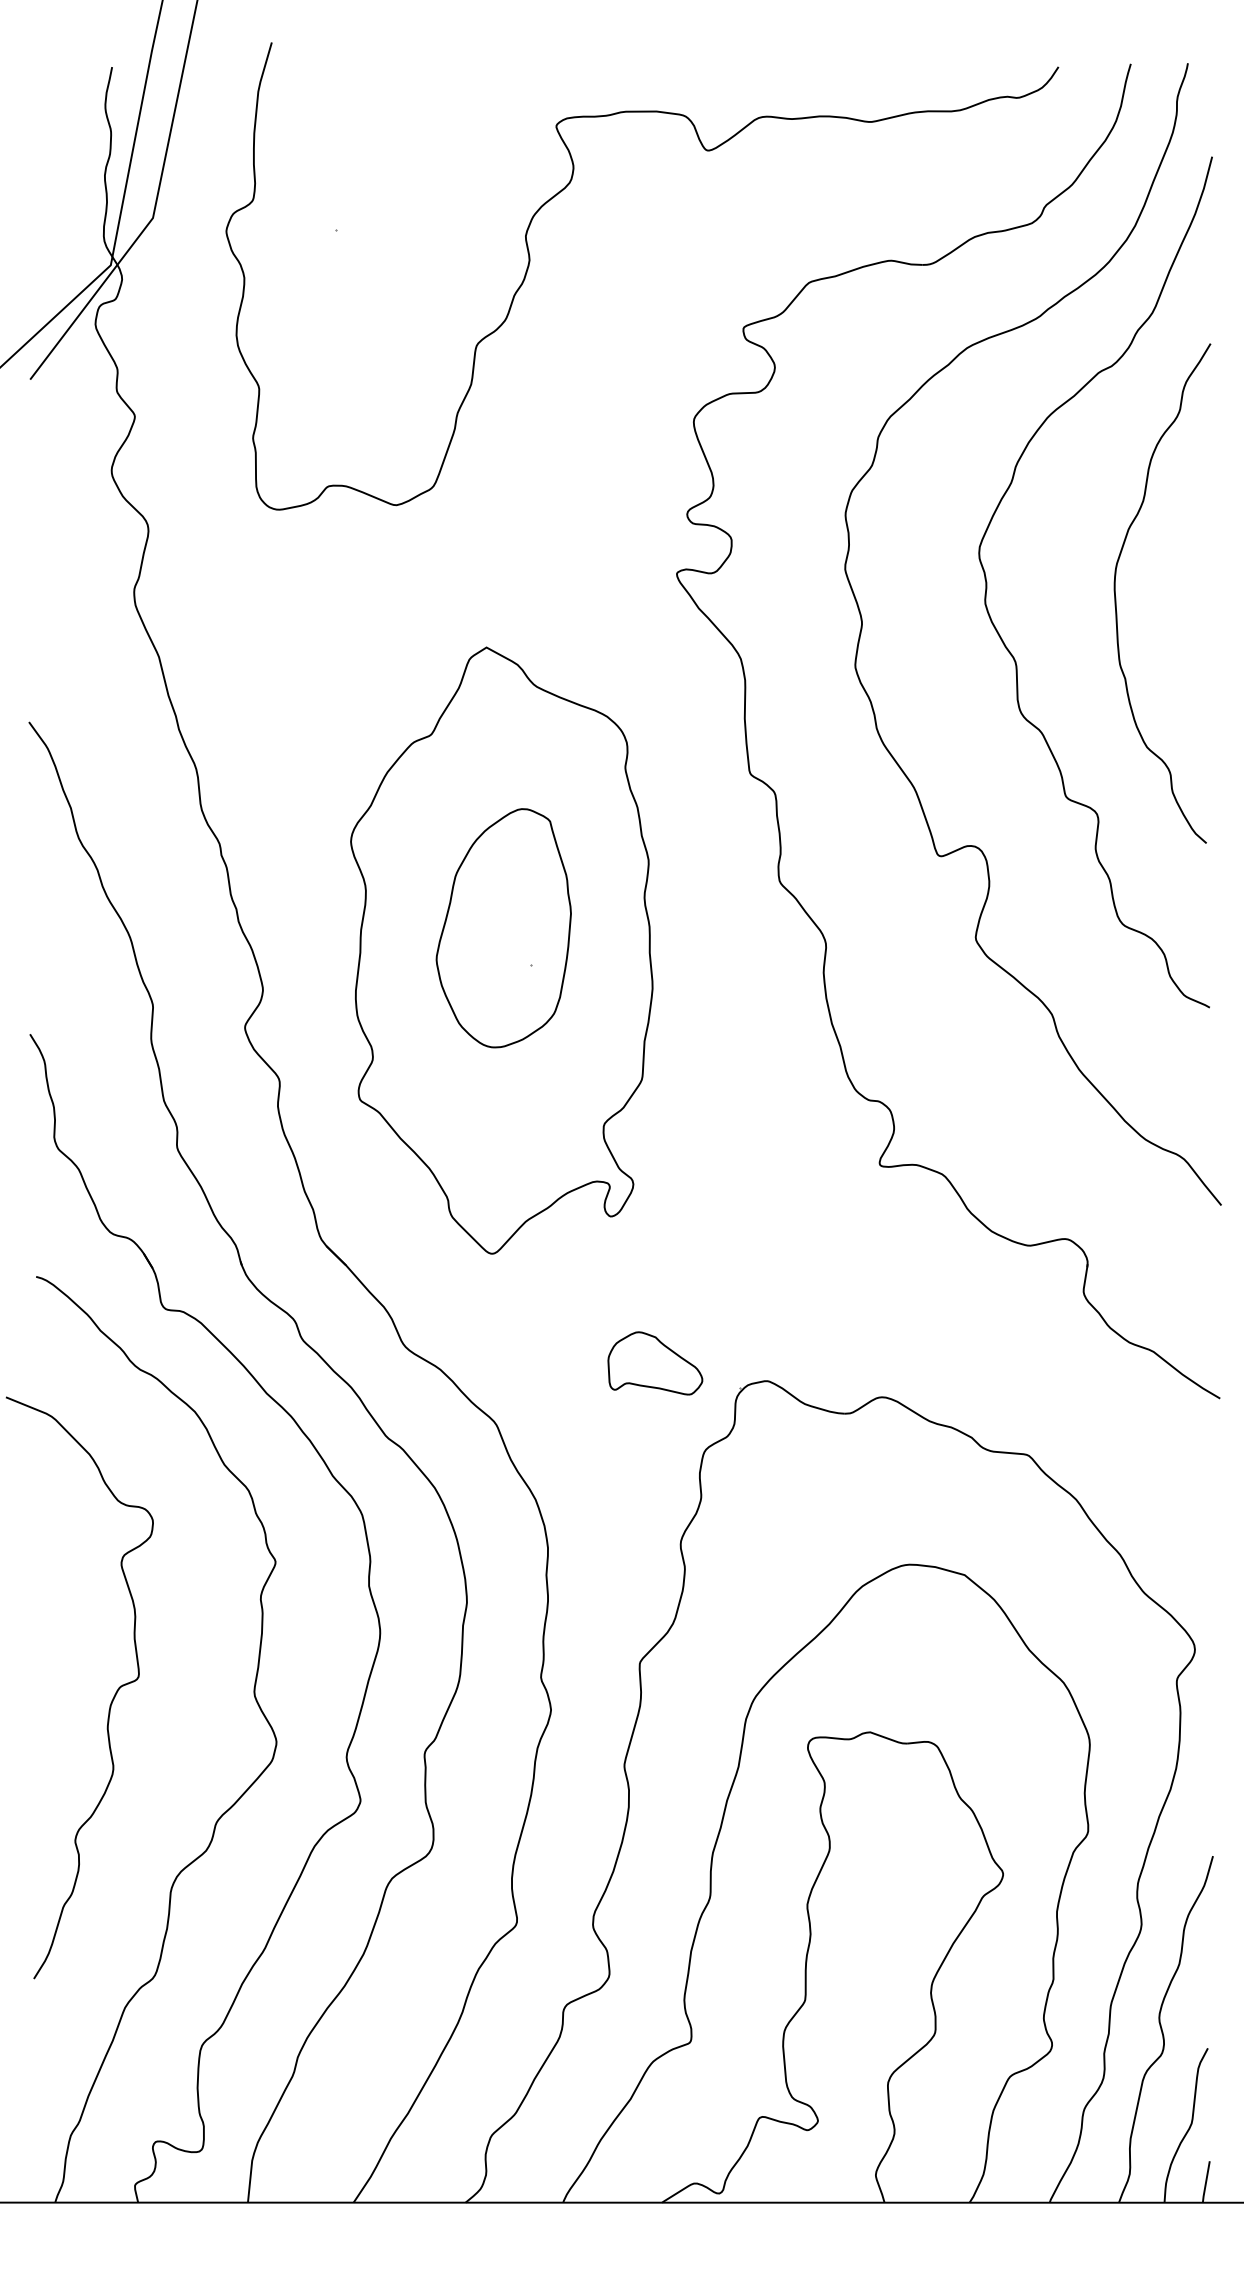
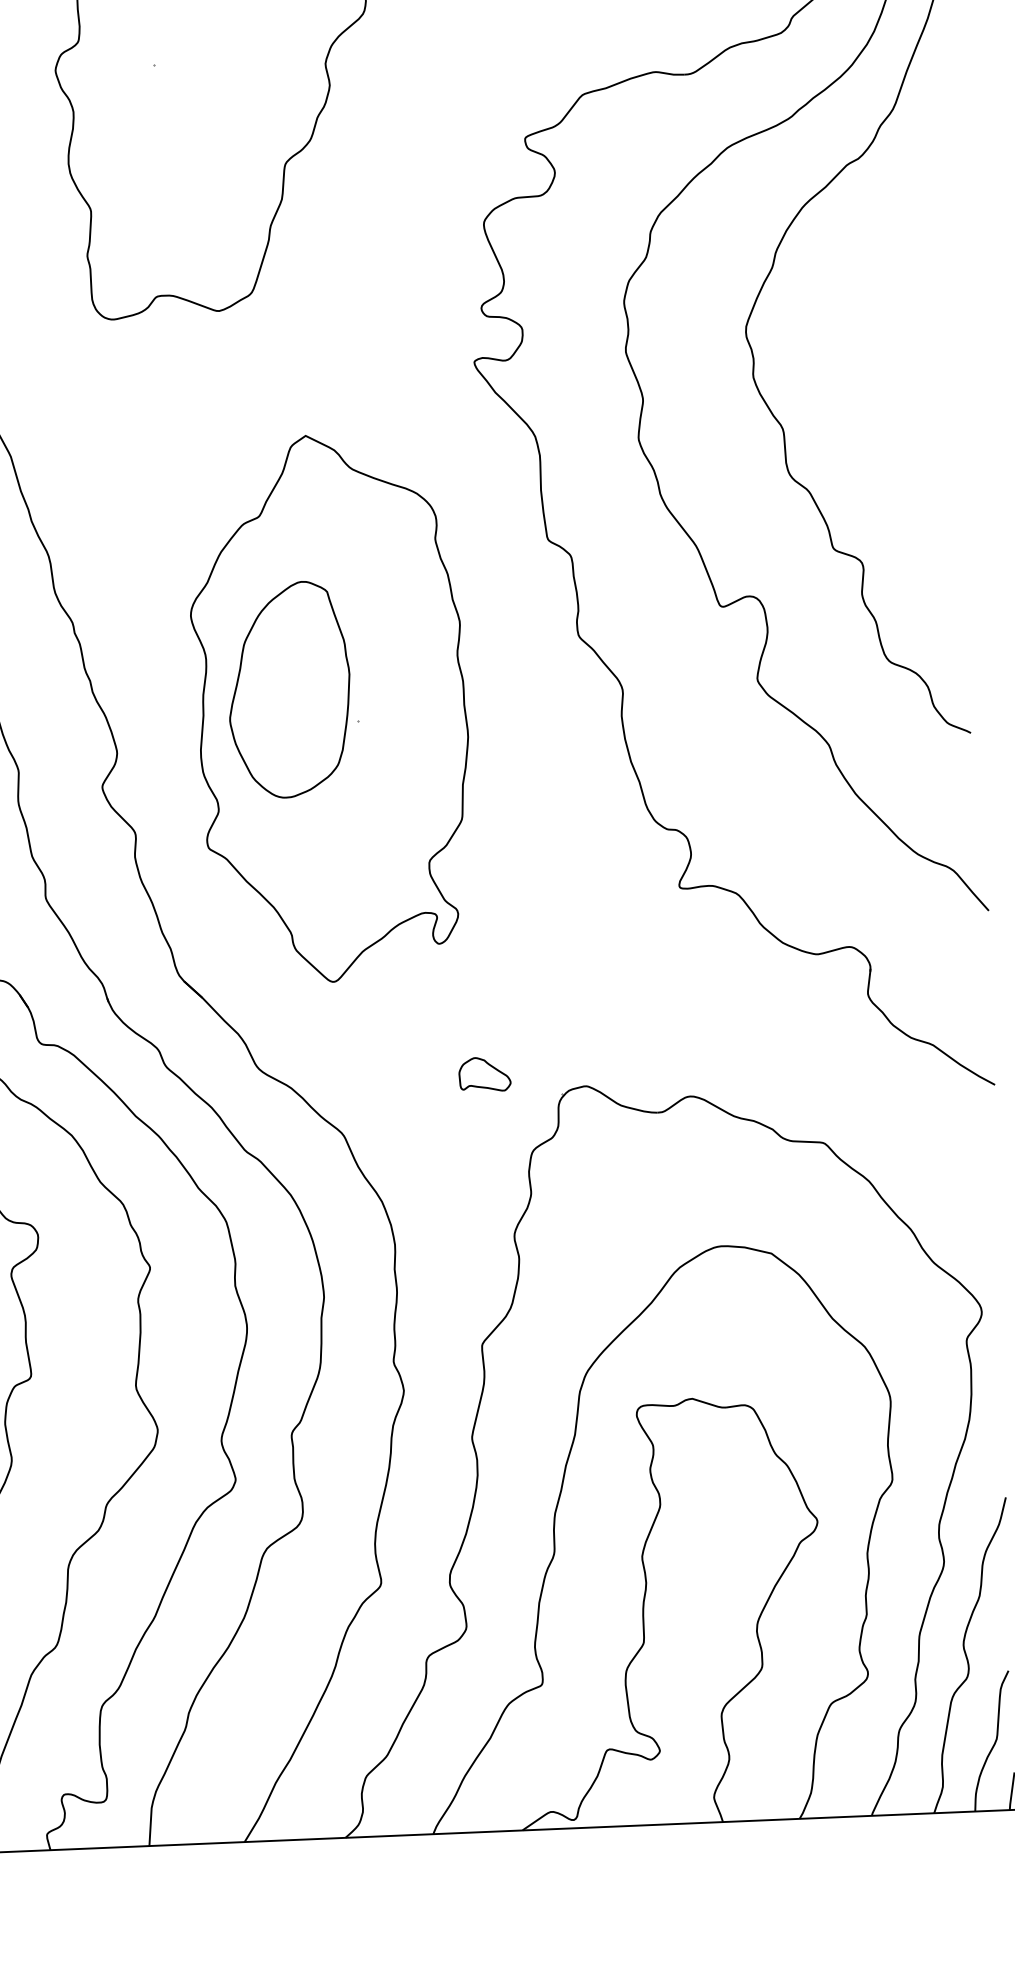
curve: (1116, 597) -> (871, 367), removed
part: (503, 928) -> (289, 690), moved
part: (655, 1363) -> (484, 1074), size x0.6

